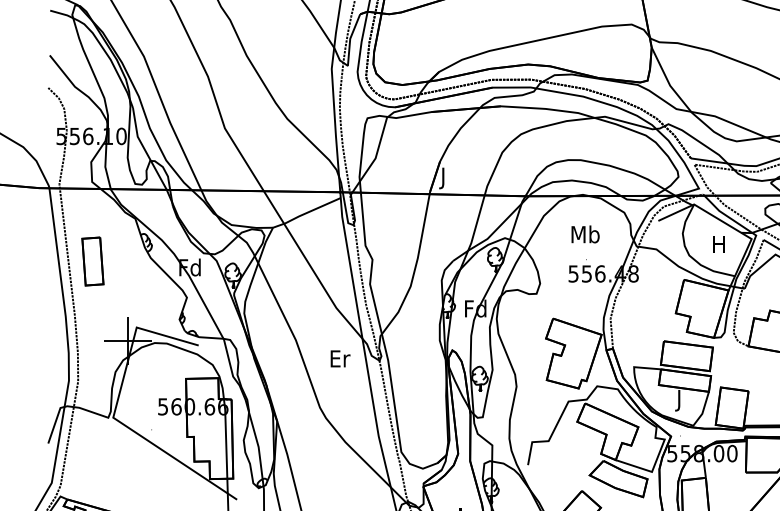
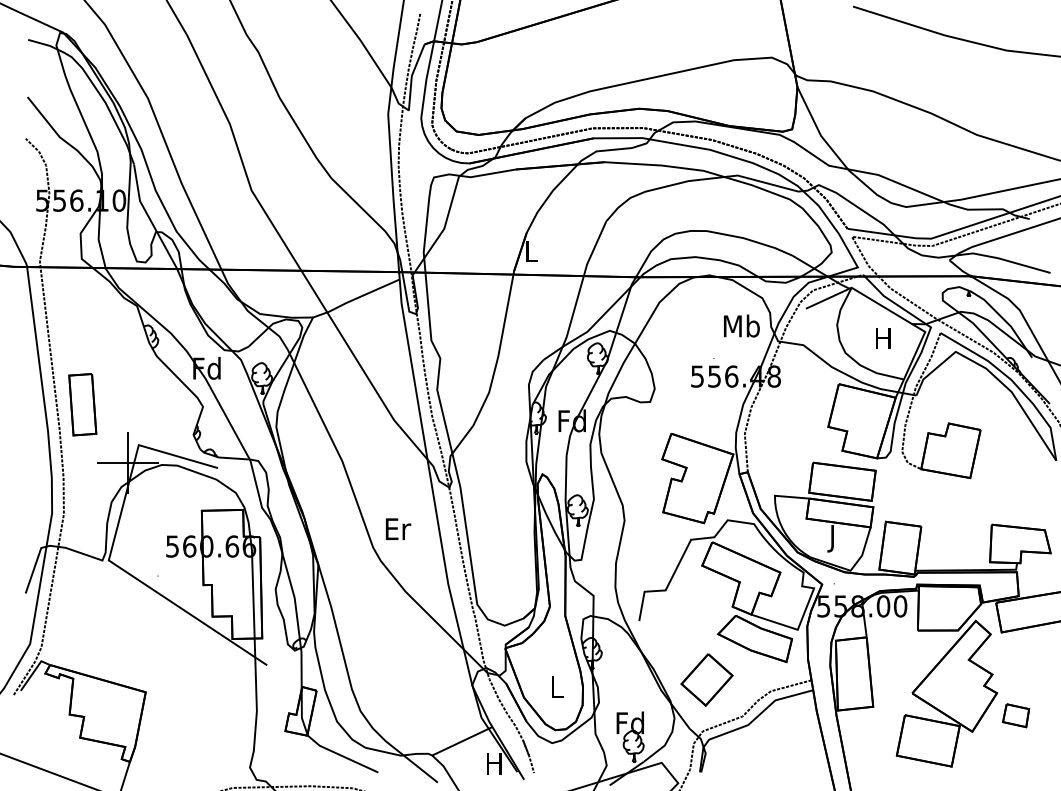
text: (443, 178) -> (531, 254), J -> L
text: (585, 234) -> (741, 325), moved
part: (92, 261) -> (82, 404), moved
text: (340, 358) -> (398, 528), moved

